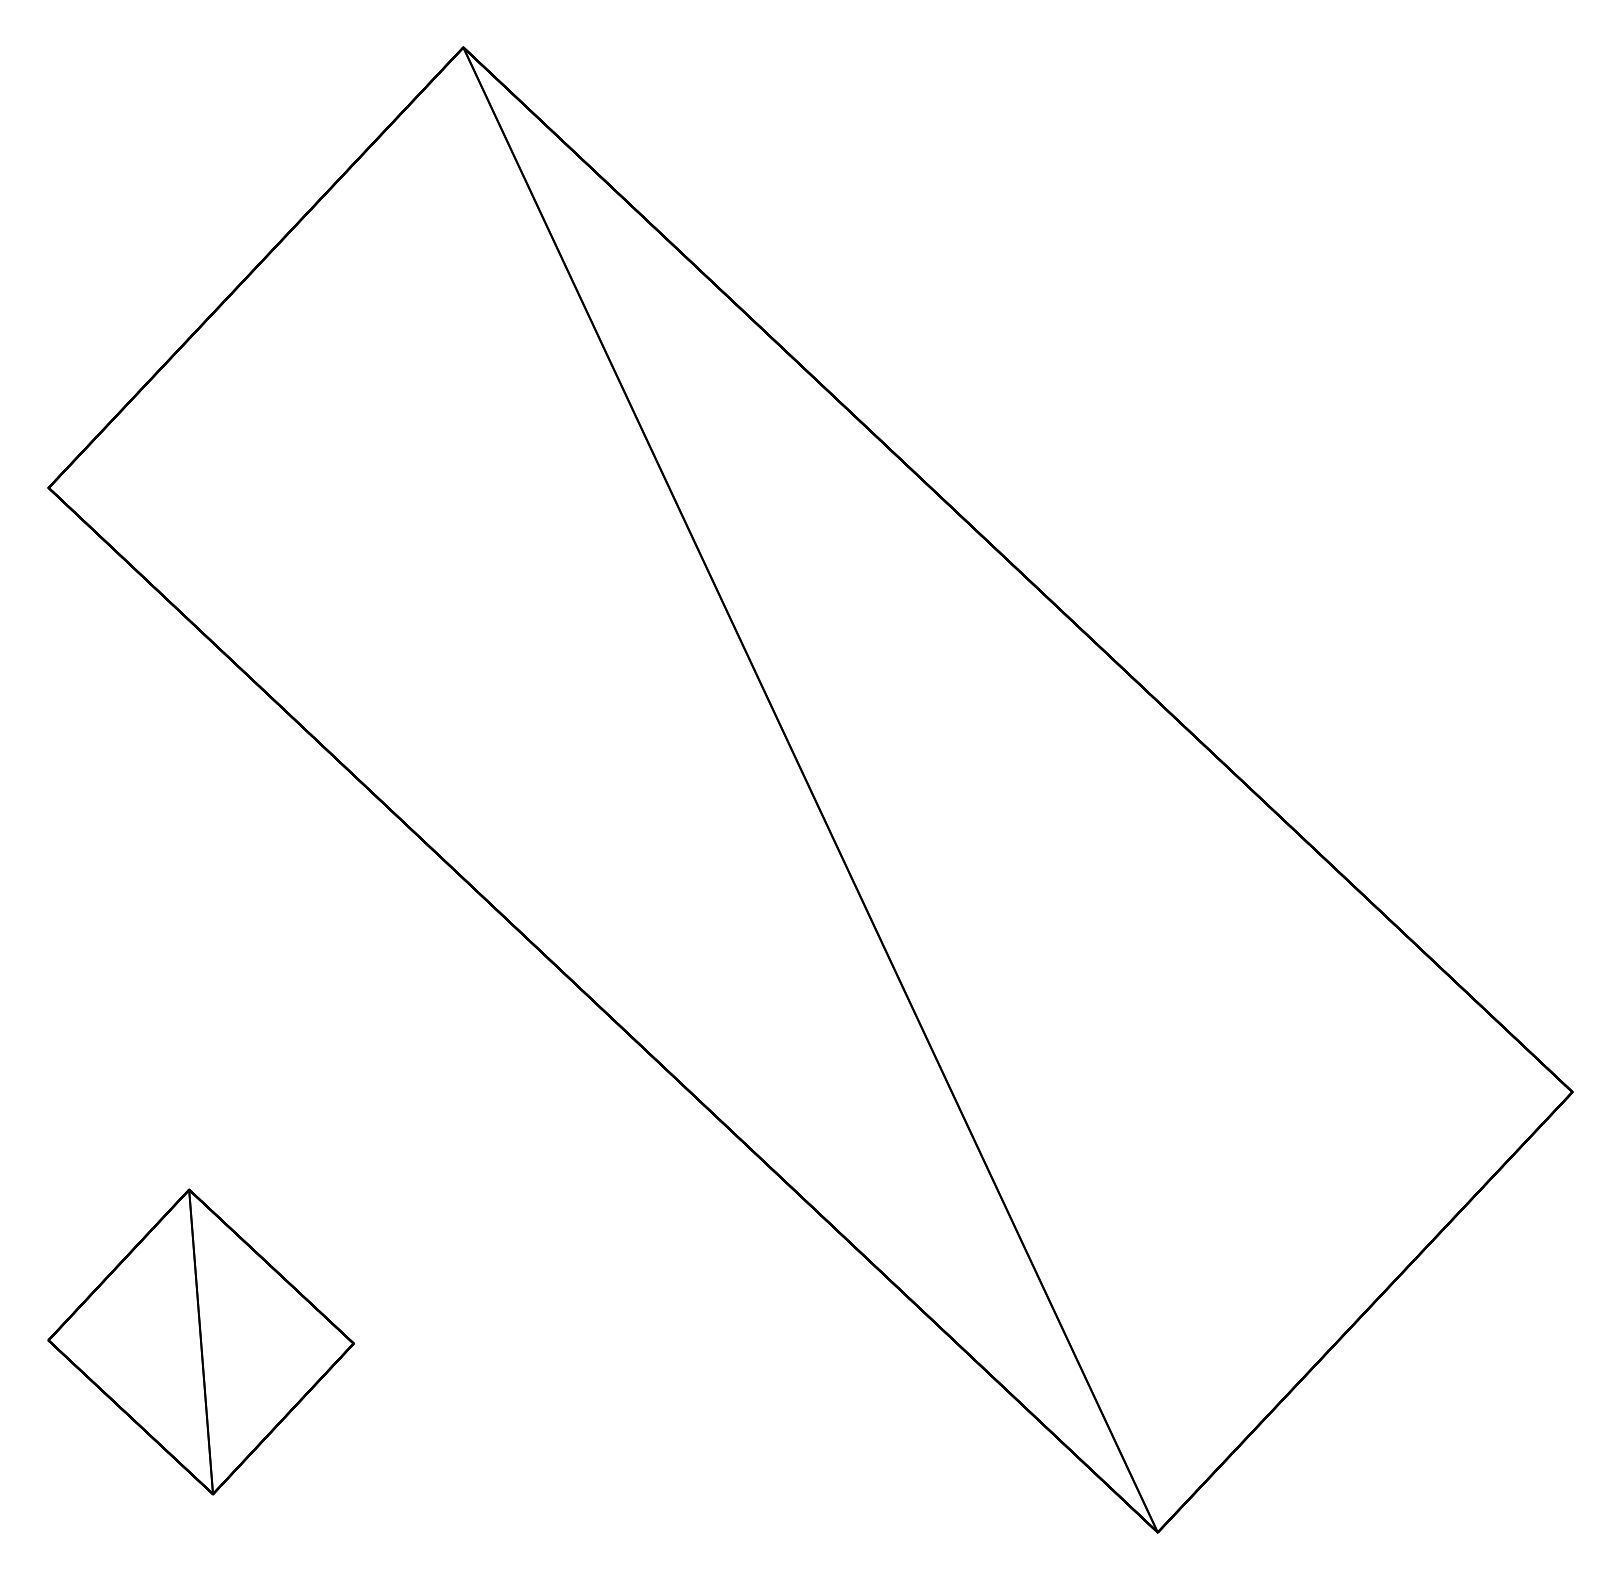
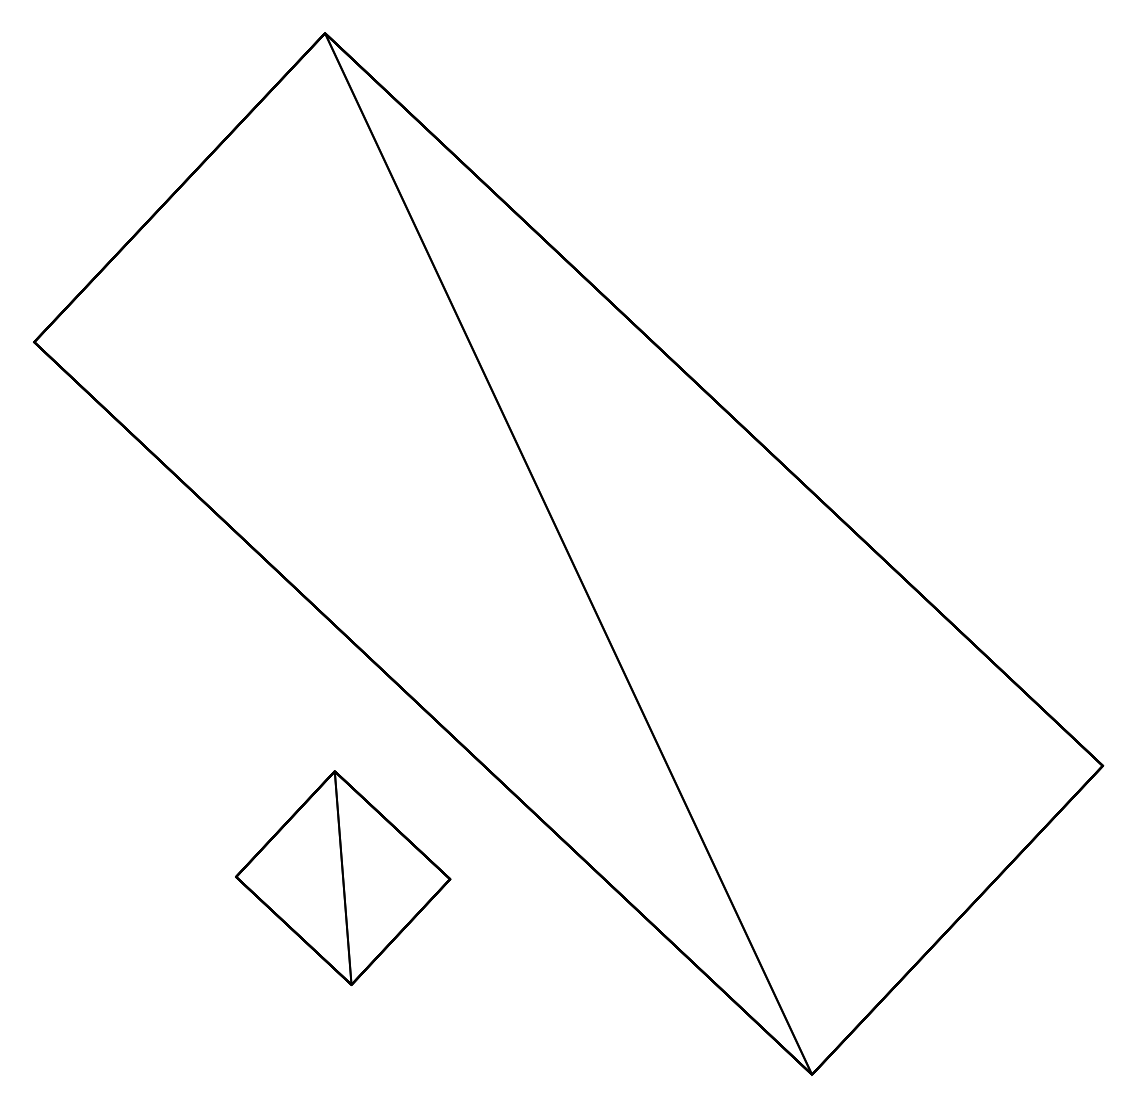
part: (201, 1341) -> (343, 877), moved

